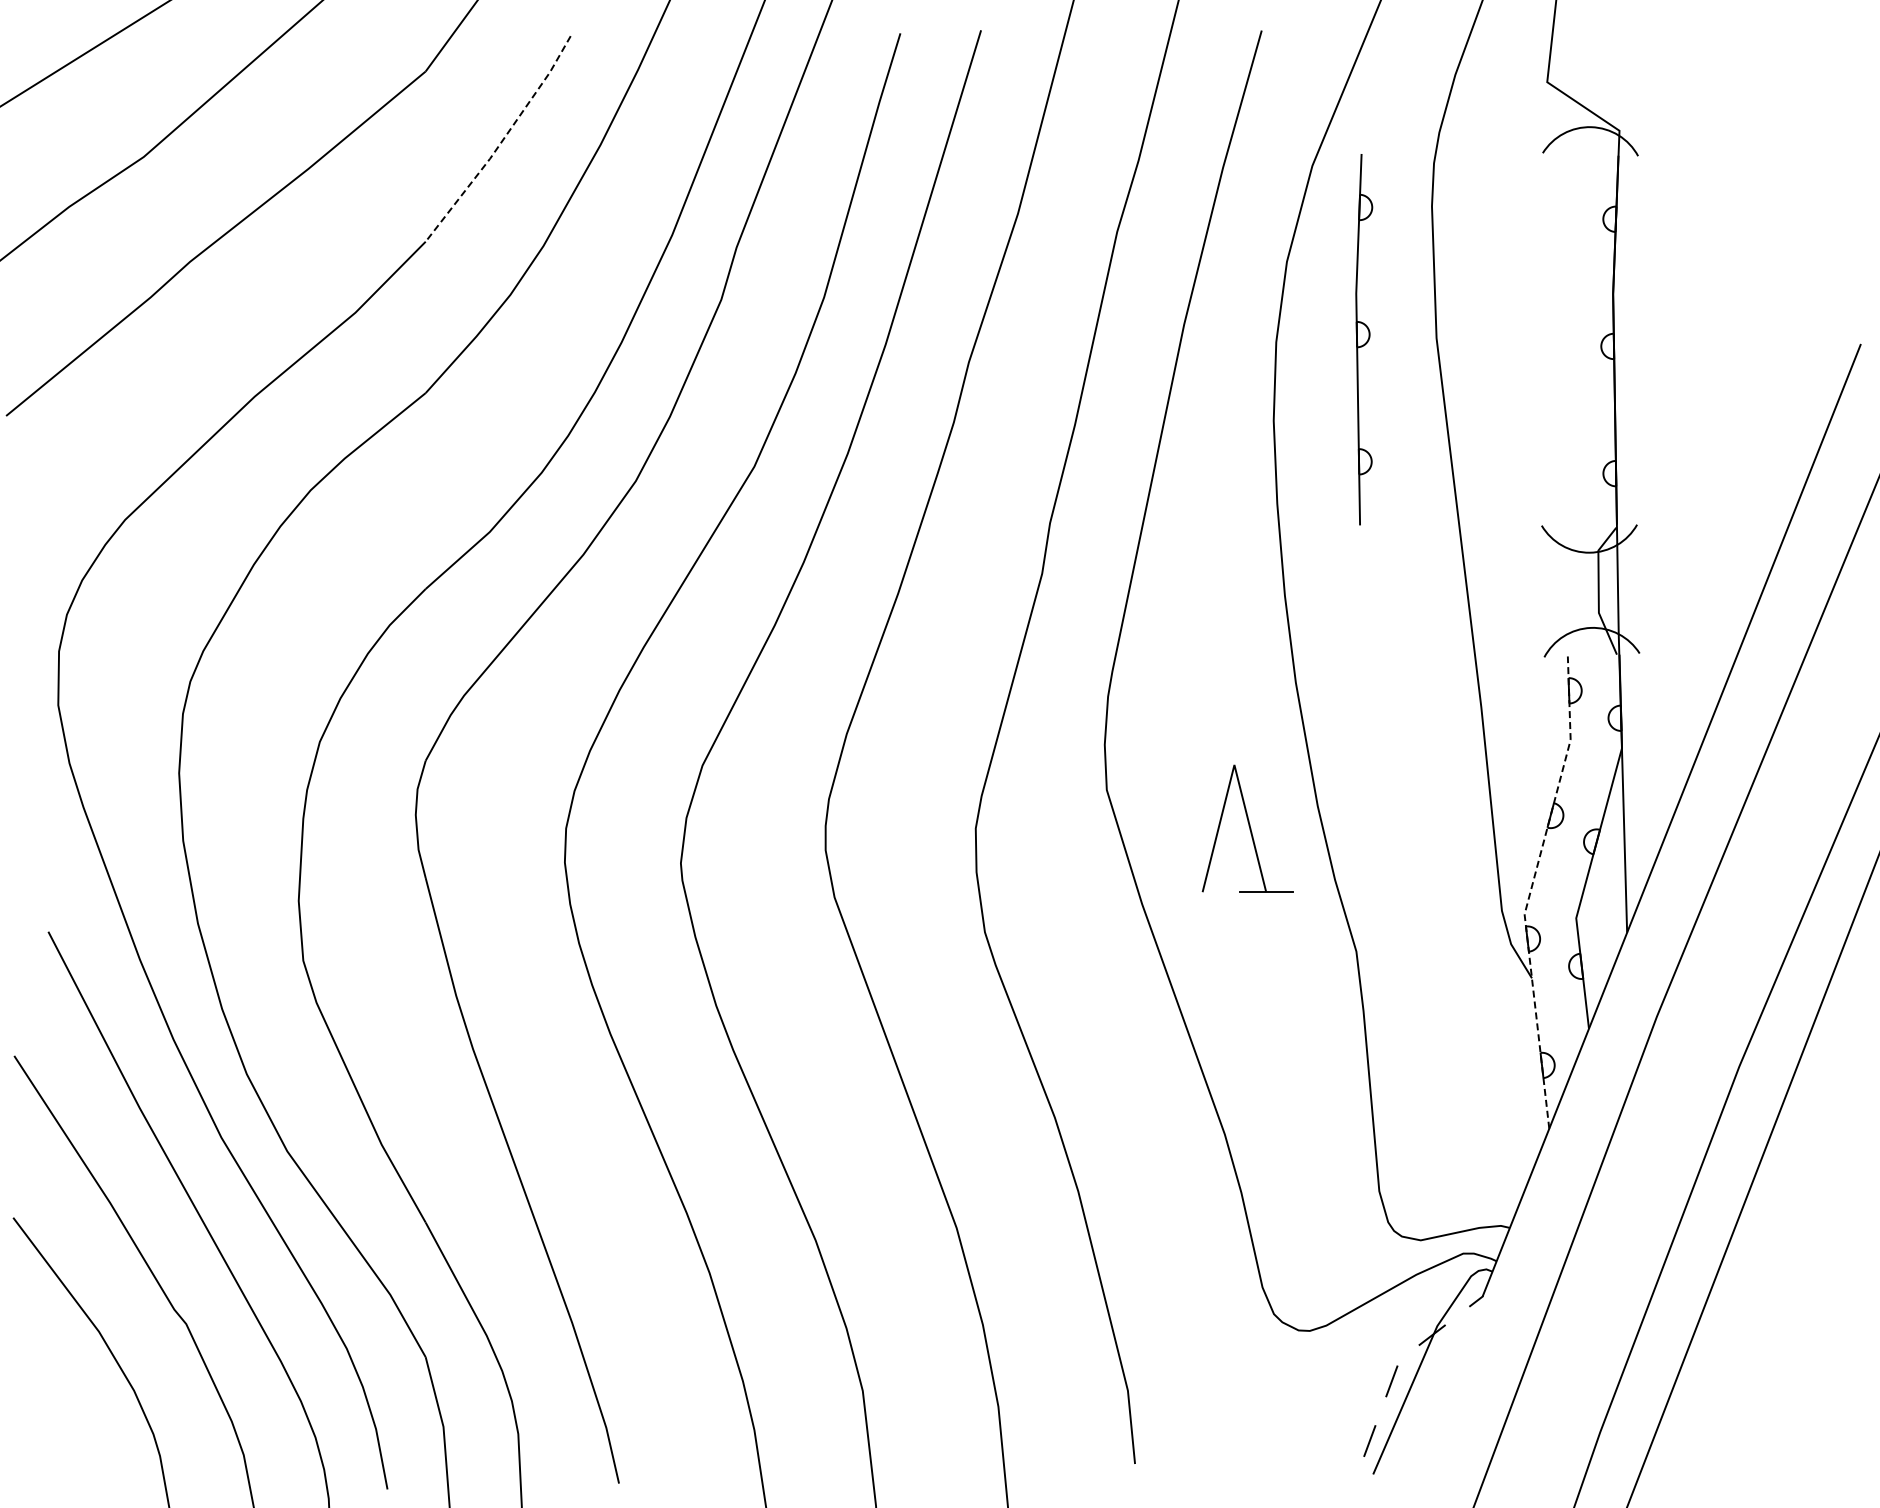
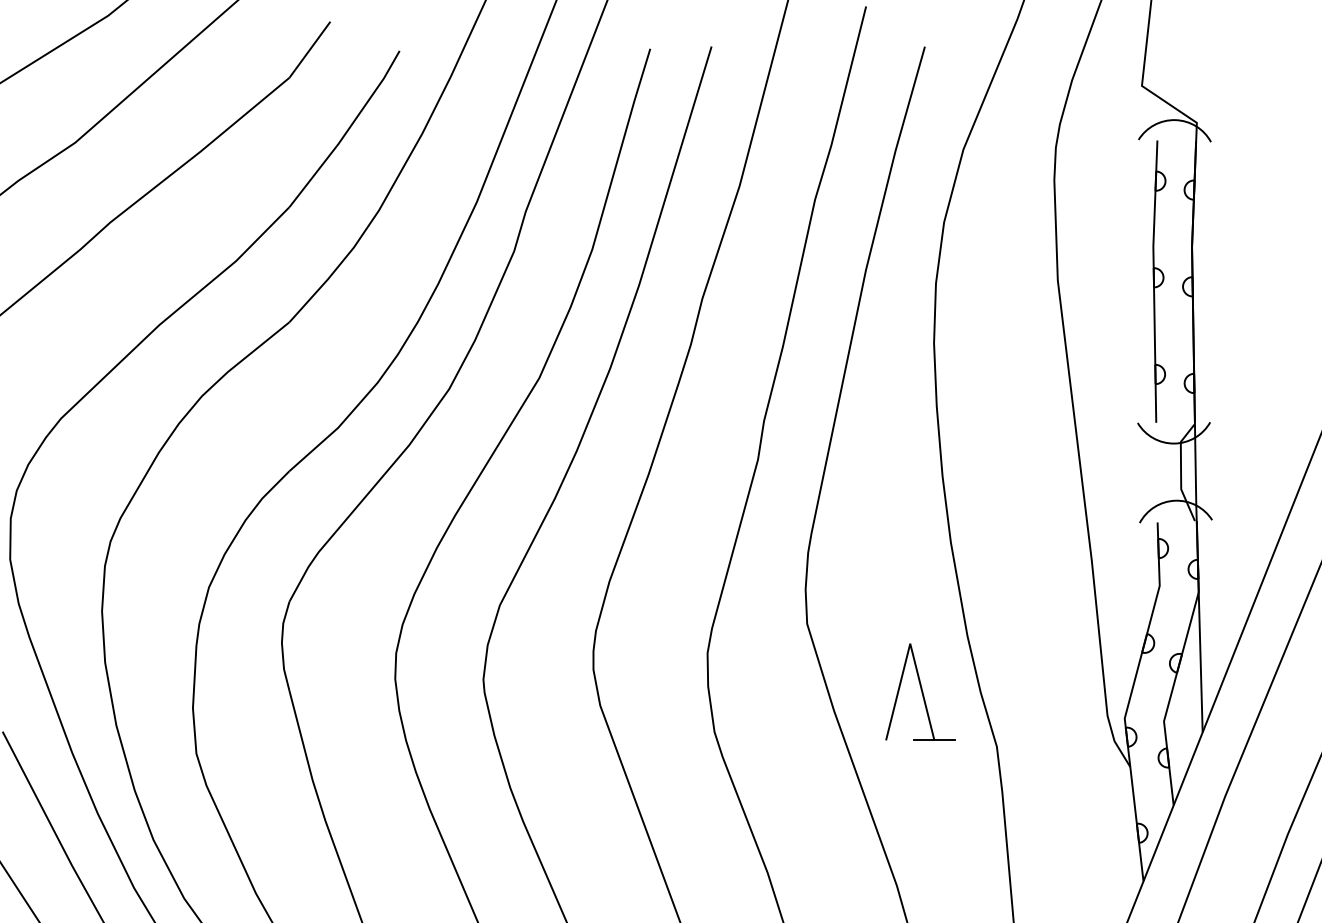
line: (502, 141) -> (347, 131), dashed -> solid
part: (1364, 339) -> (1159, 281), moved
part: (1247, 828) -> (920, 691), moved
line: (1530, 890) -> (1129, 700), dashed -> solid

